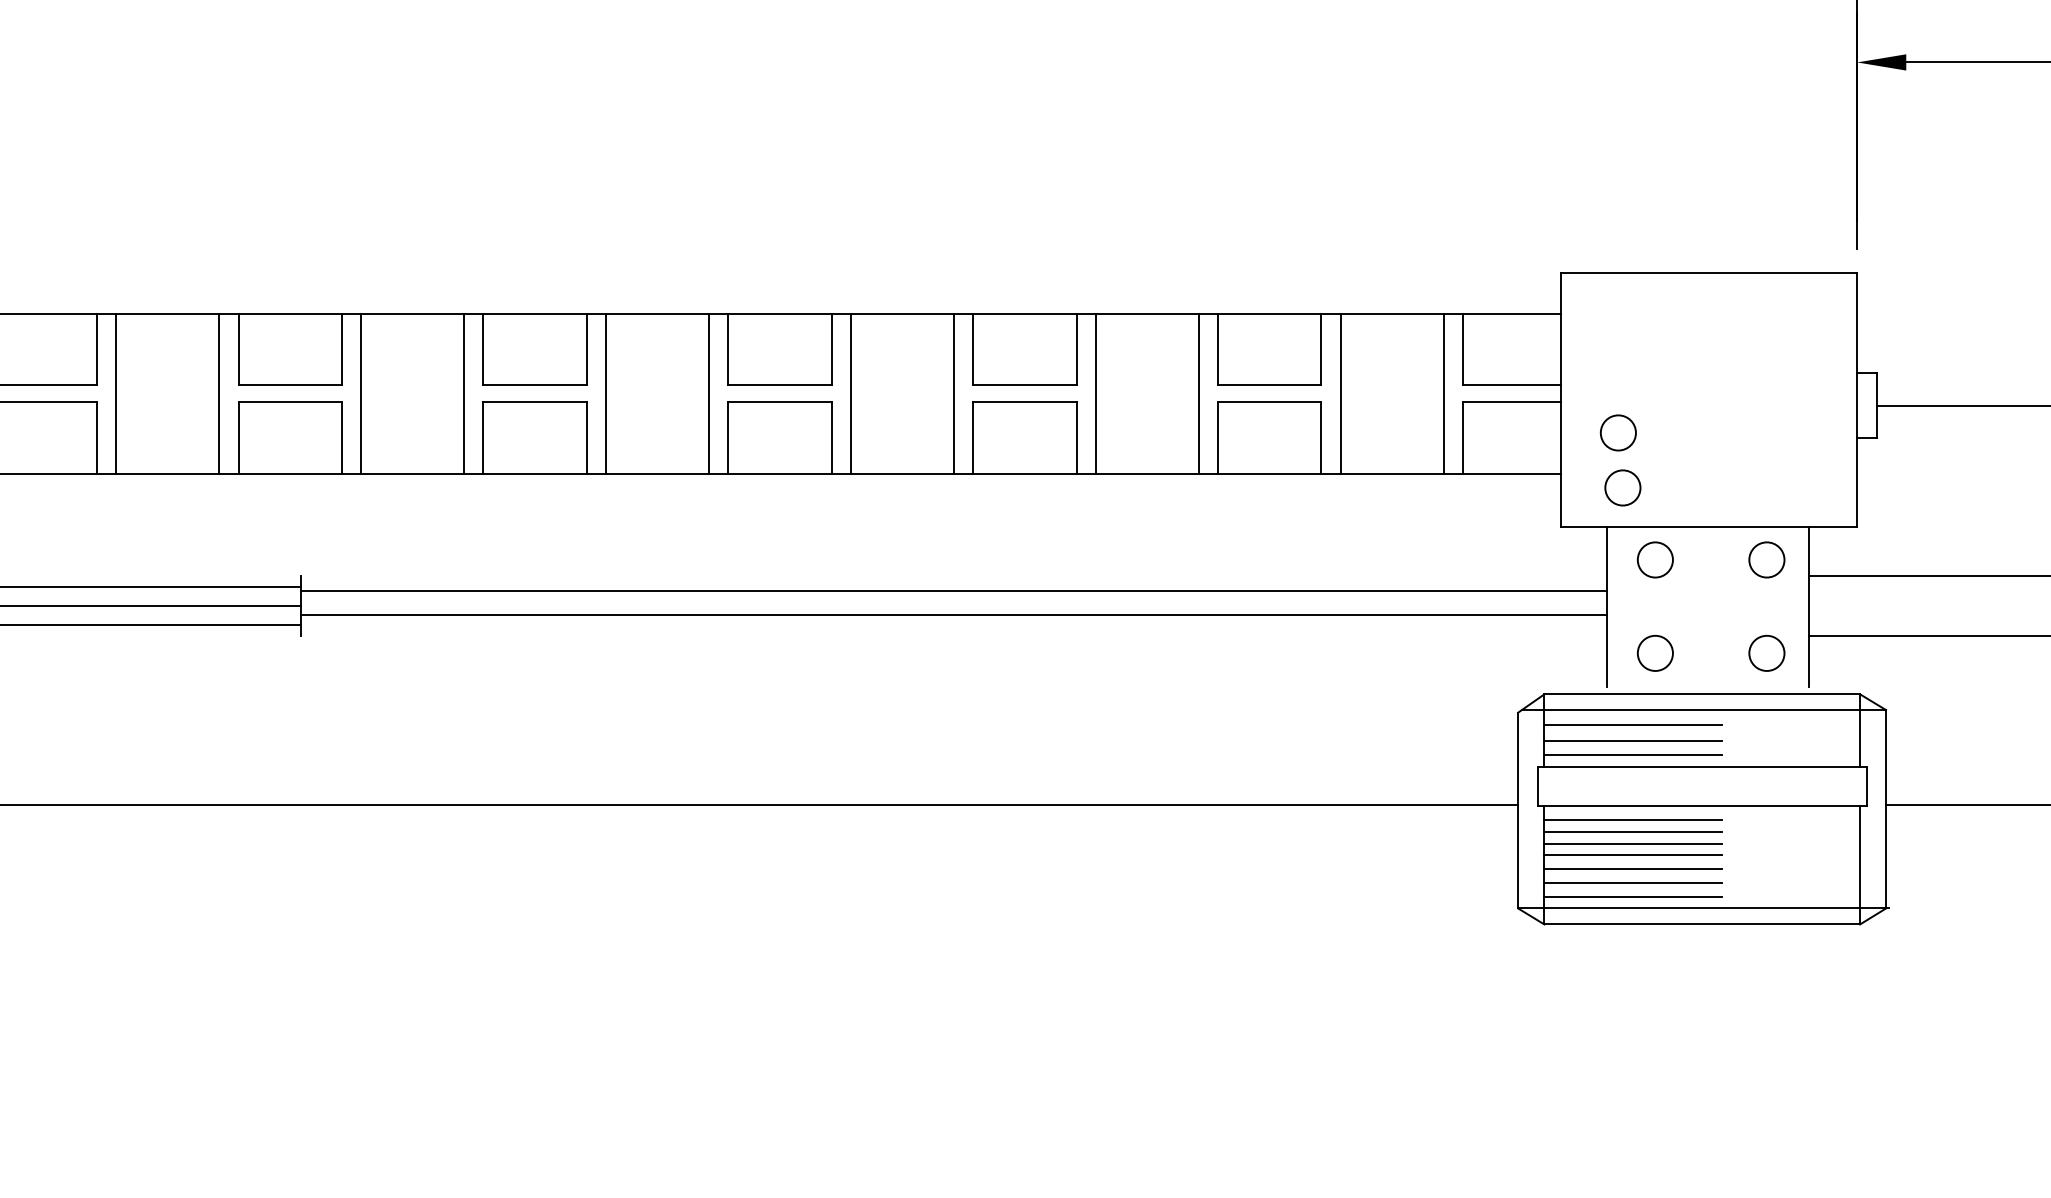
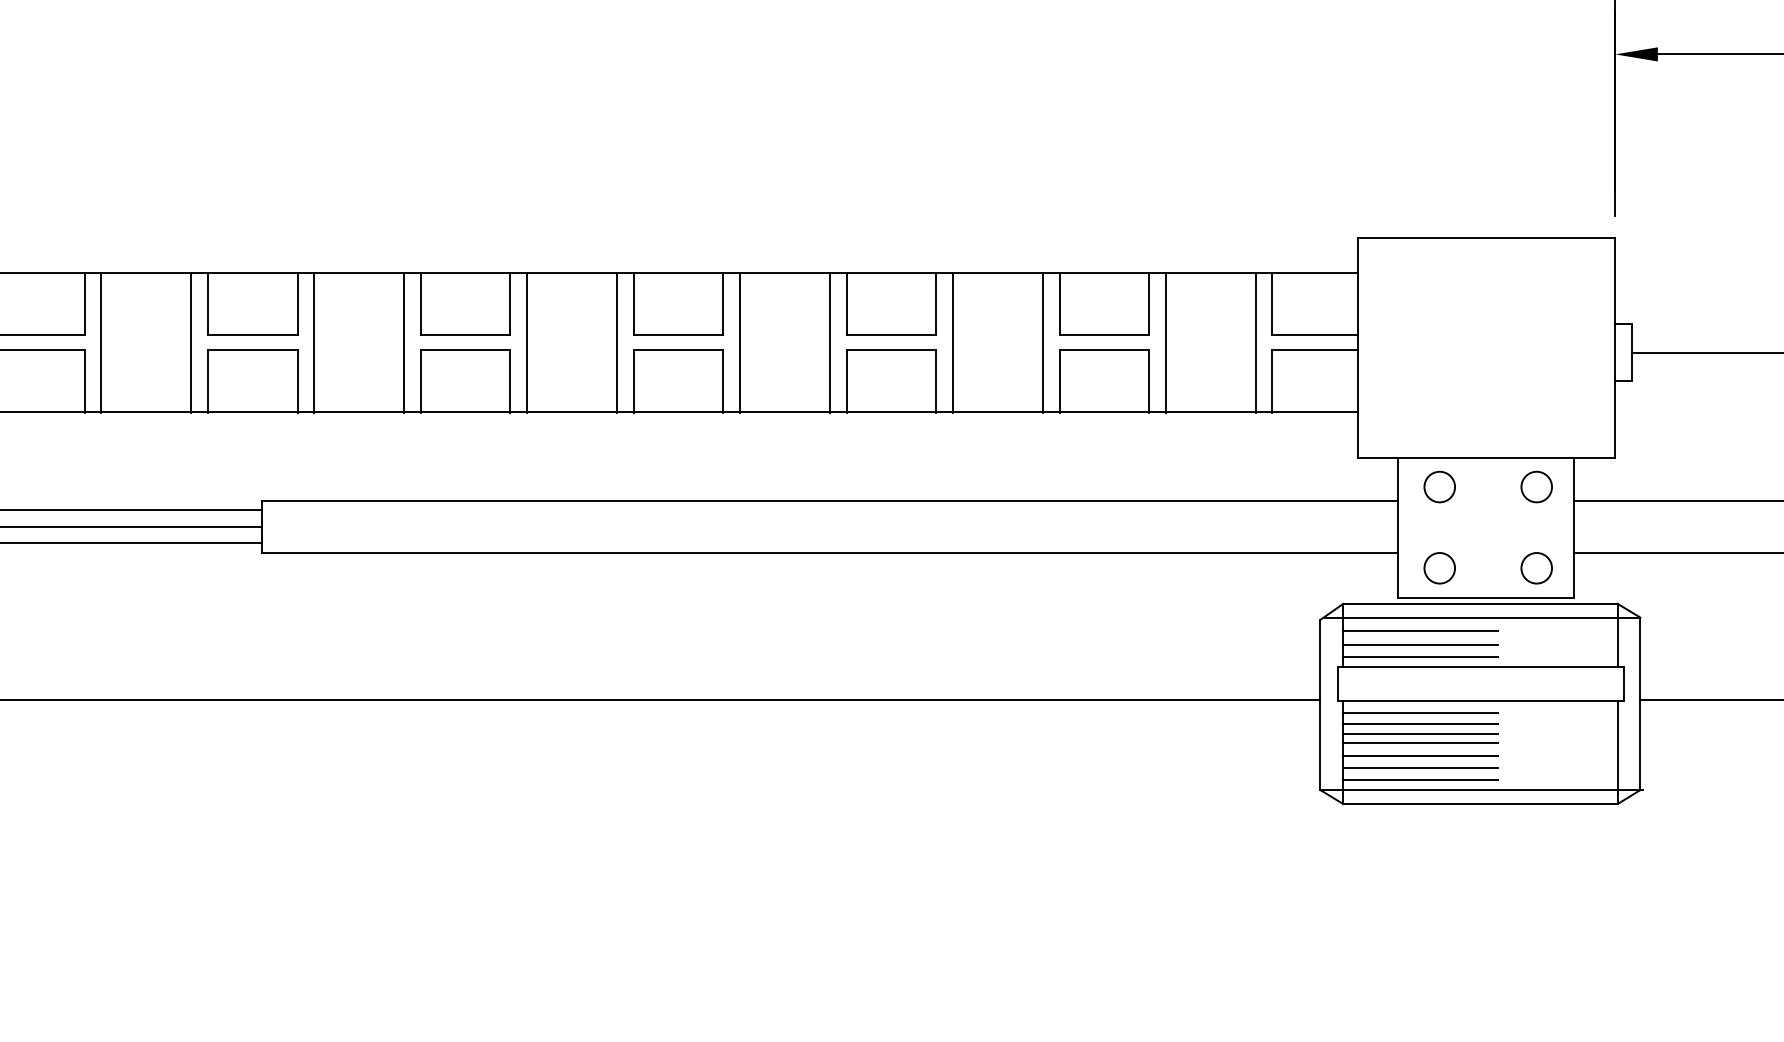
circle: (1617, 432) -> (1406, 376), removed
circle: (1622, 487) -> (1411, 424), removed
line: (954, 590) -> (830, 552), moved
line: (954, 614) -> (830, 500), moved
line: (1708, 687) -> (1485, 597), added

